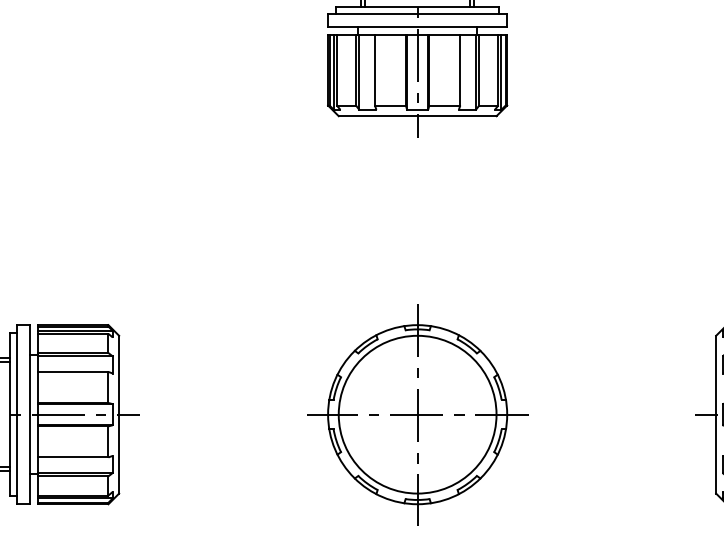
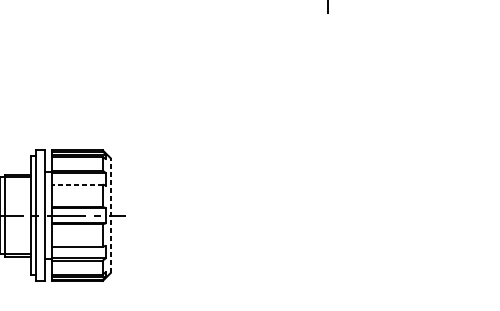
line: (72, 371) -> (76, 184), solid -> dashed
line: (119, 414) -> (110, 215), solid -> dashed
part: (417, 414) -> (328, 215), removed

